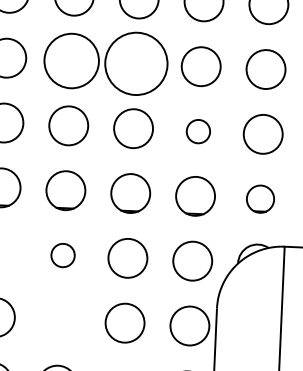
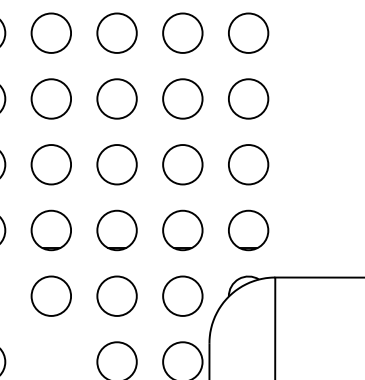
circle: (70, 60) -> (50, 98), size x0.71
circle: (135, 63) -> (116, 98), size x0.62
circle: (198, 131) -> (182, 164), size x1.67
part: (260, 199) -> (248, 230), size x1.43
circle: (63, 254) -> (51, 295), size x1.67

